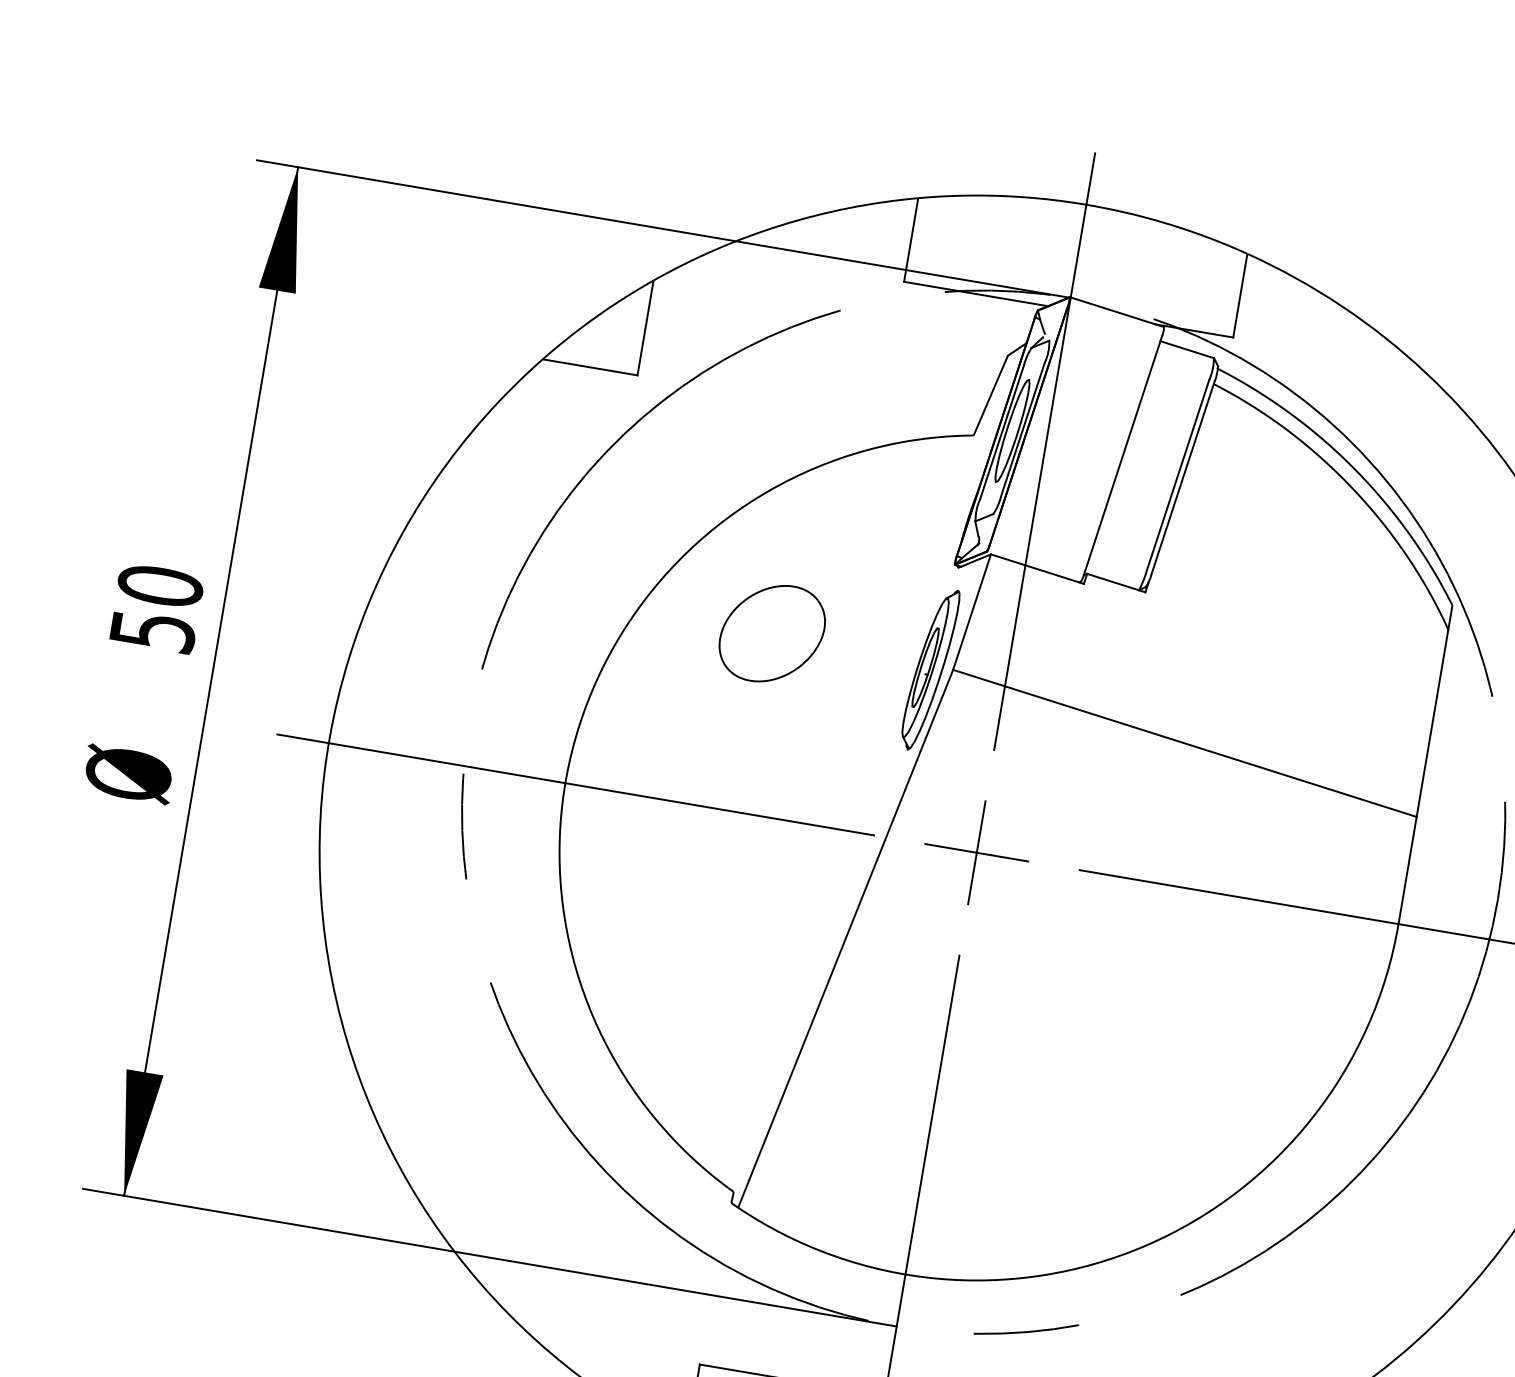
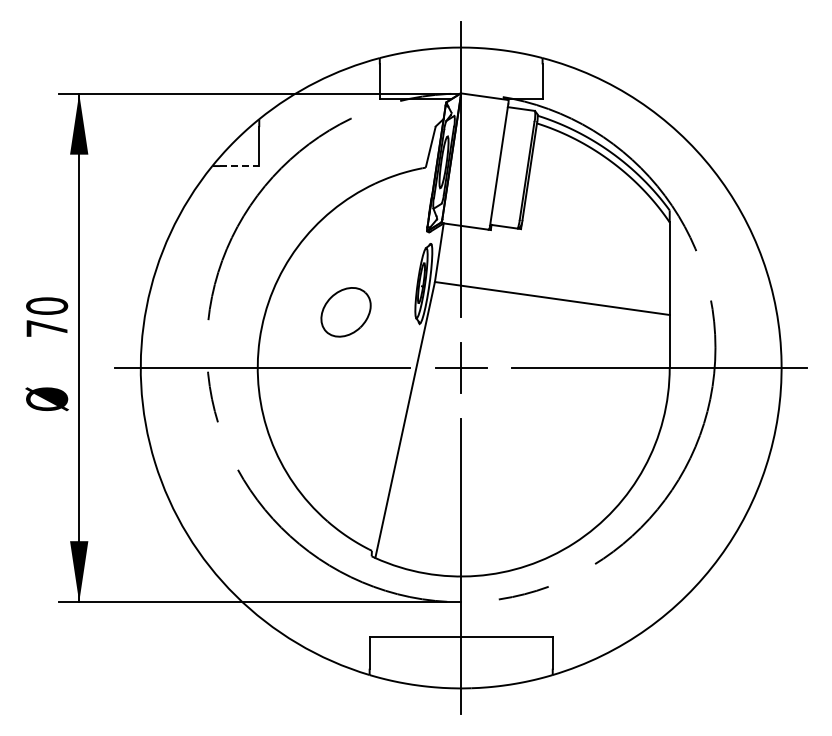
line: (599, 369) -> (240, 166), solid -> dashed
text: (153, 631) -> (47, 328), 50 -> 70
part: (771, 633) -> (345, 312), moved

